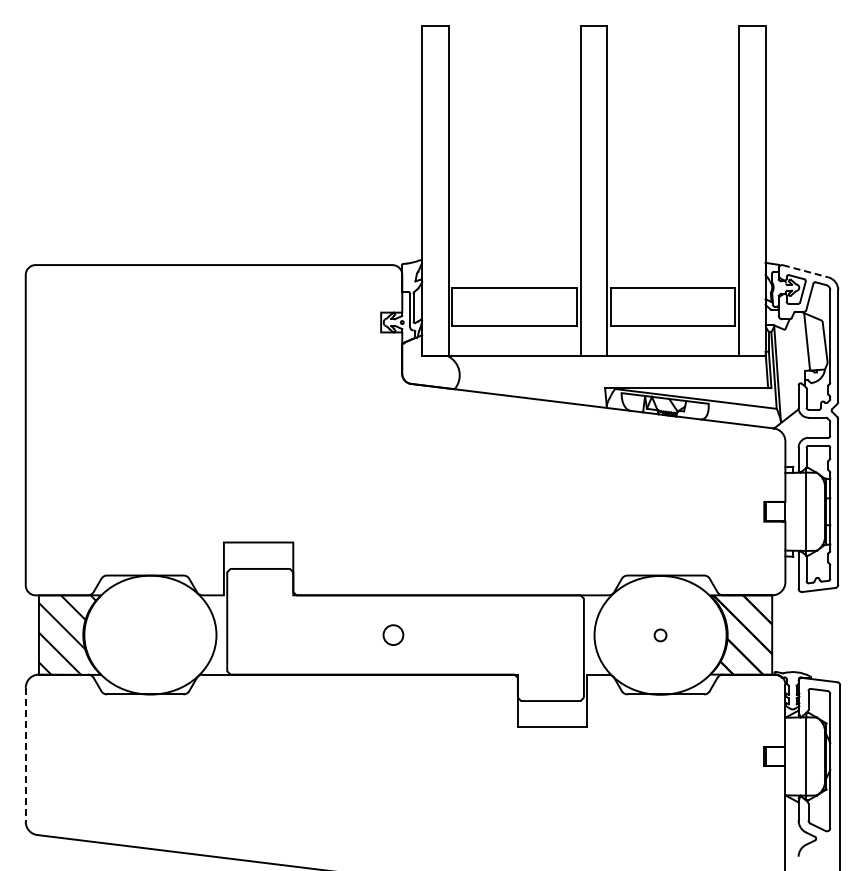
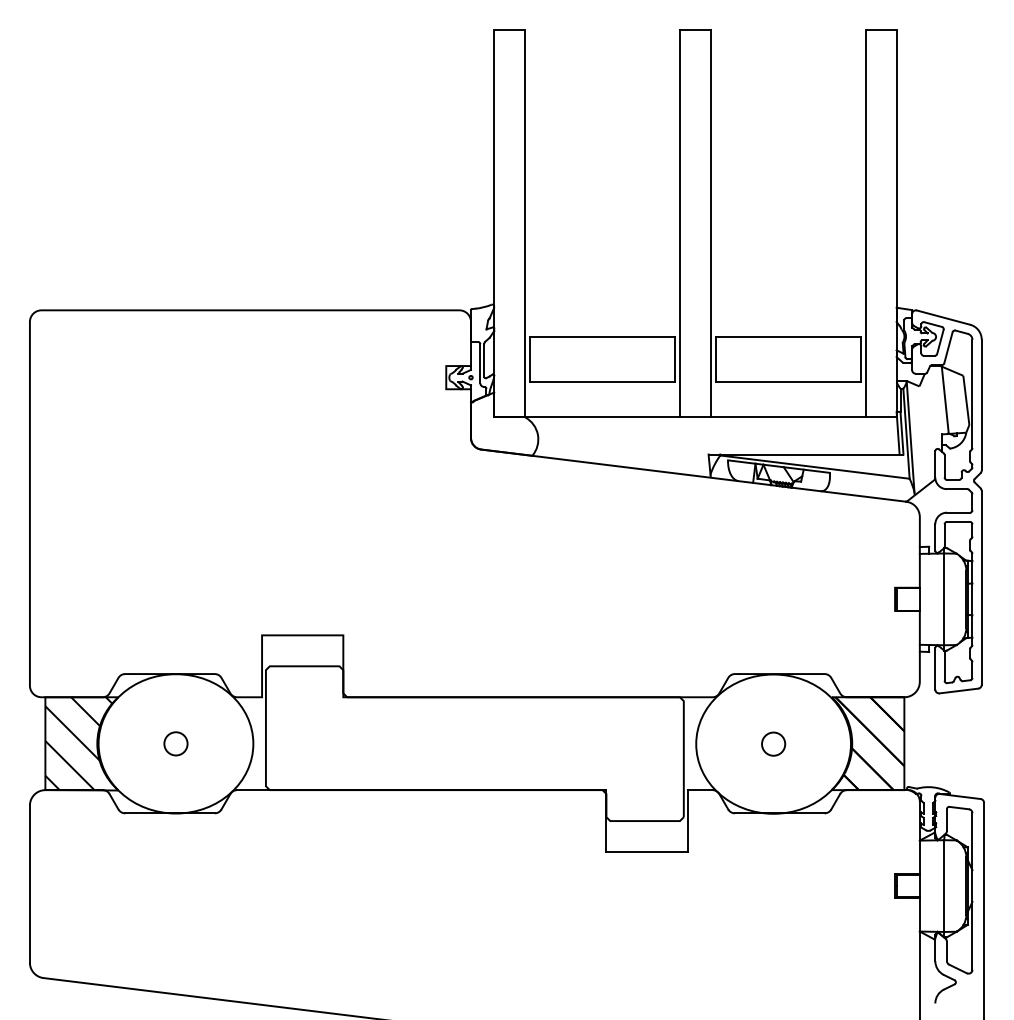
line: (805, 271) -> (943, 317), dashed -> solid
circle: (393, 634) -> (176, 743), moved
circle: (660, 635) -> (773, 744), size x1.67
line: (25, 755) -> (29, 884), dashed -> solid

